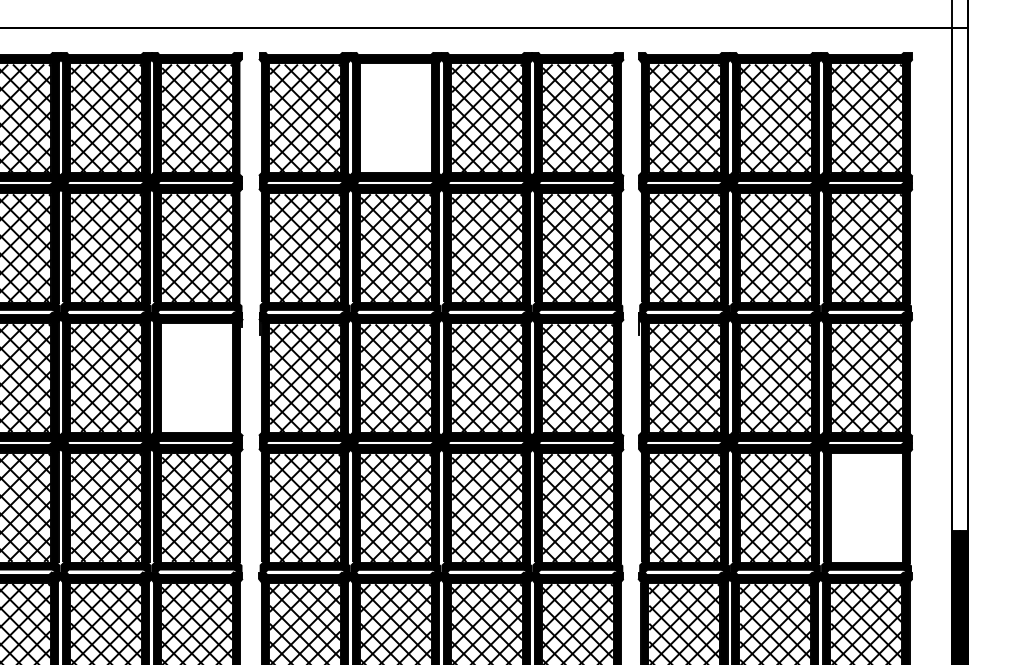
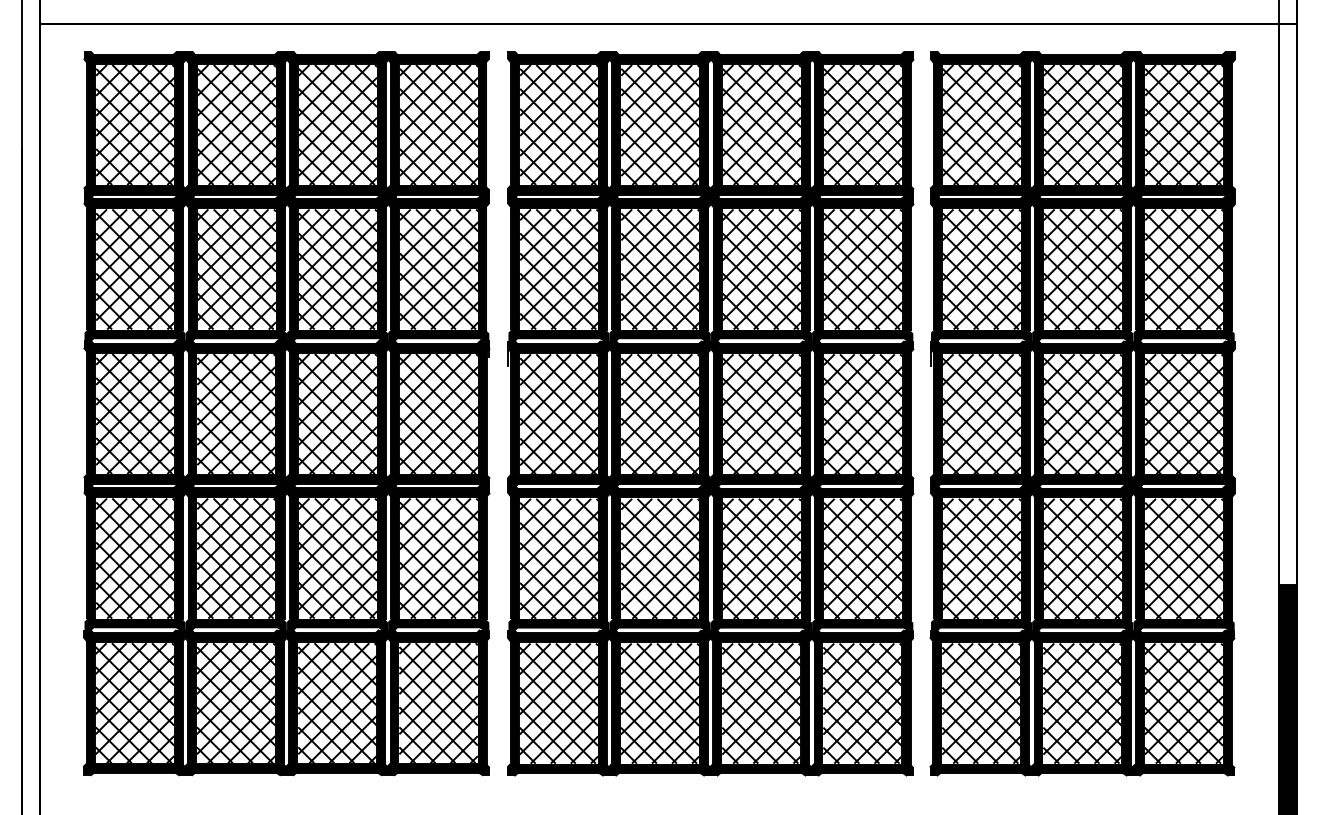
hatch: (396, 118) -> (660, 124), added
hatch: (196, 378) -> (438, 414), added
hatch: (866, 507) -> (1184, 558), added

